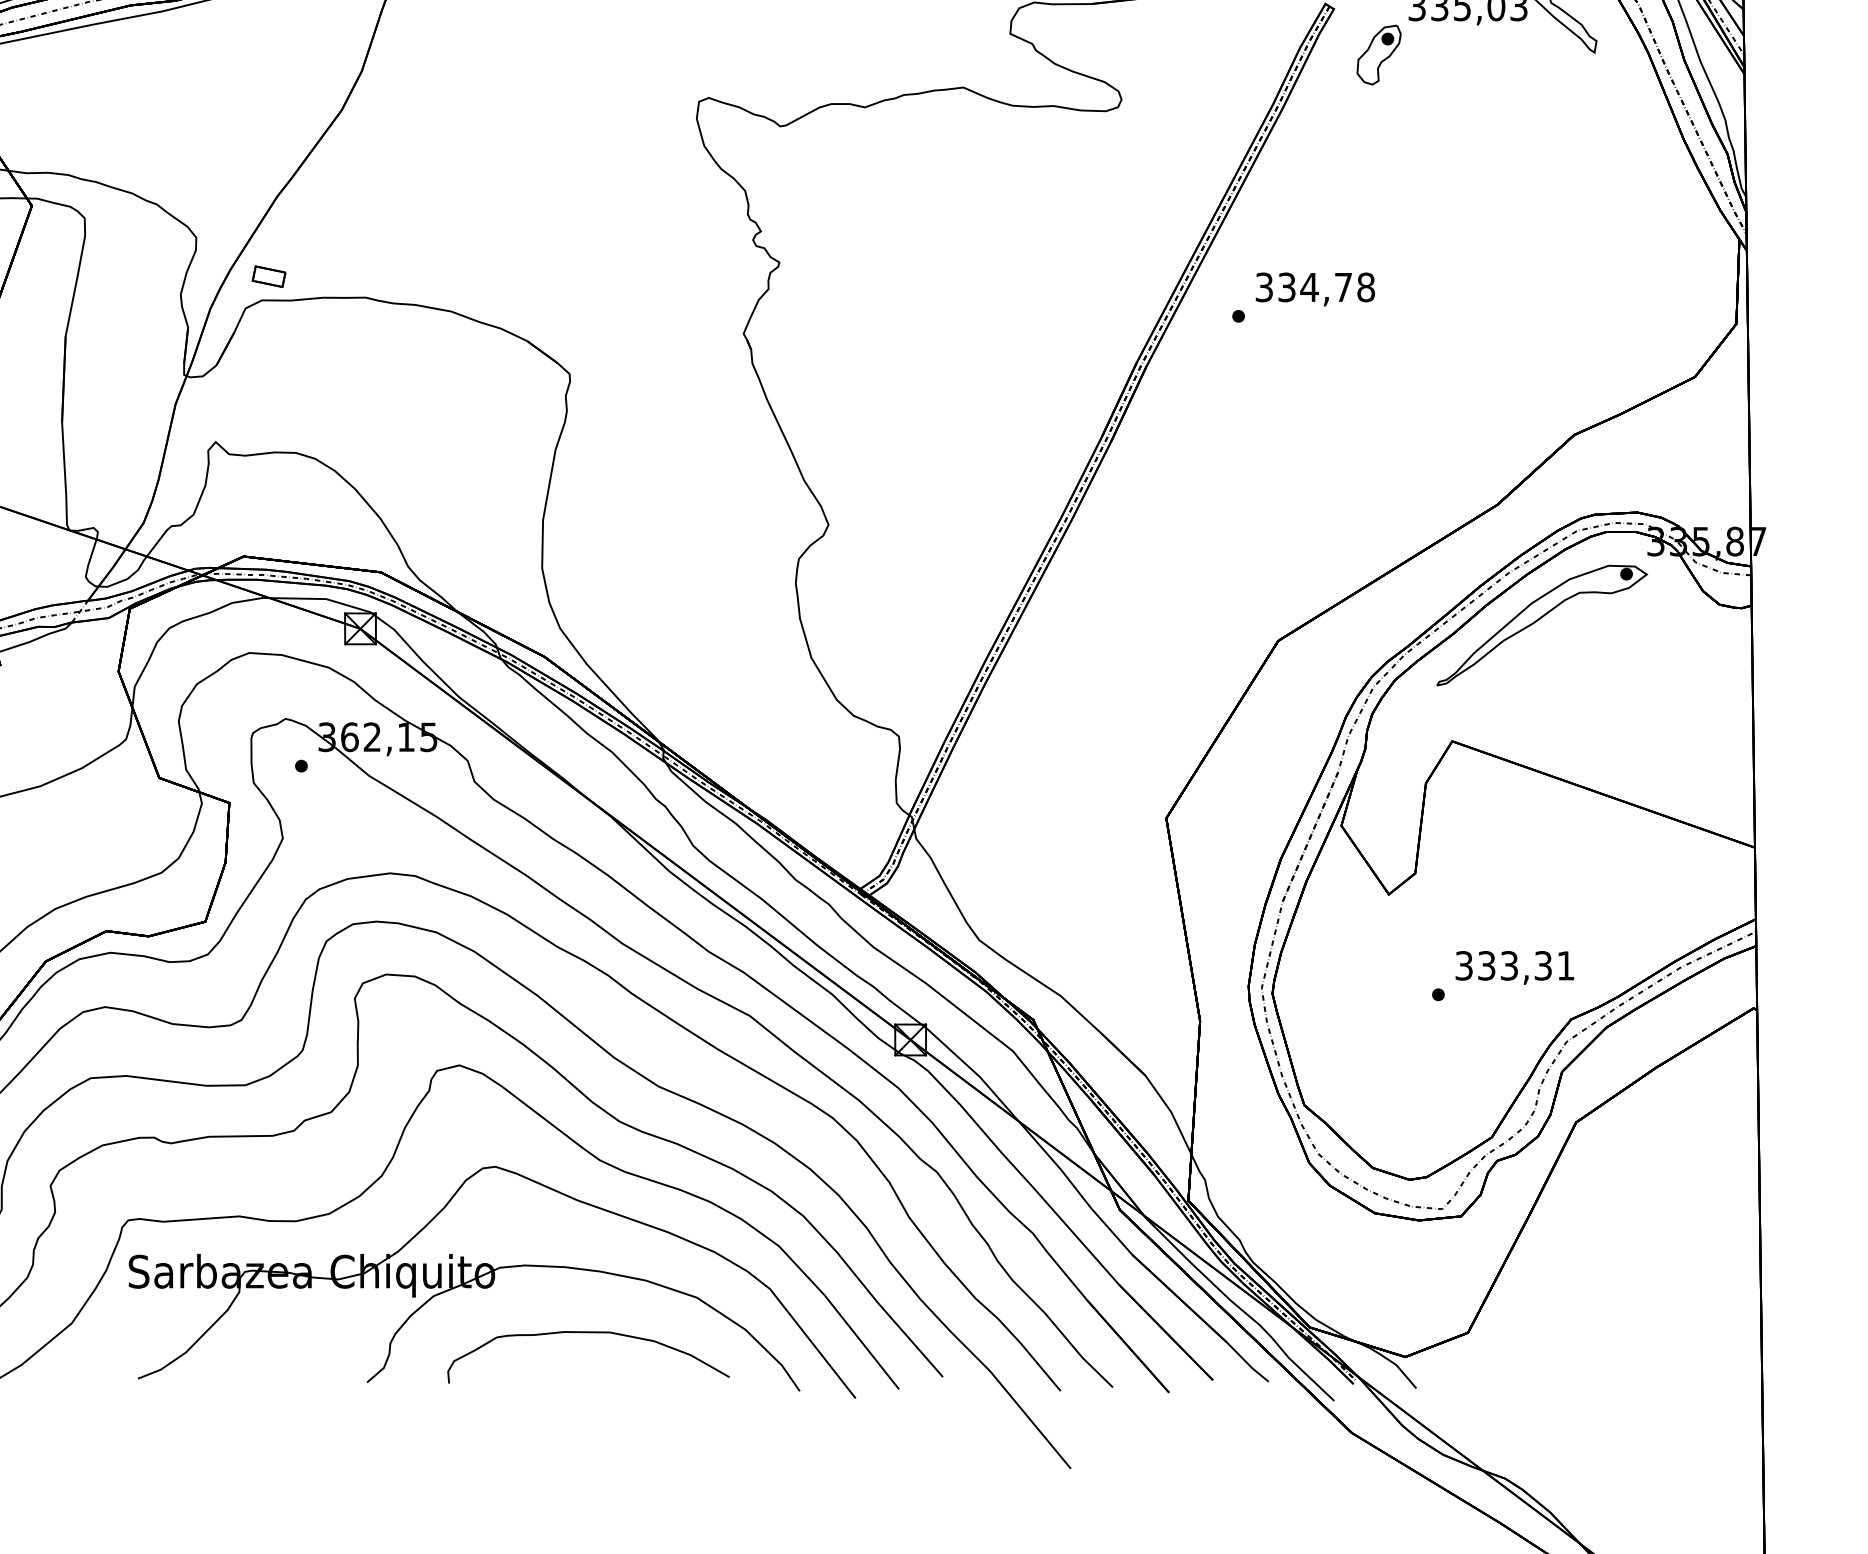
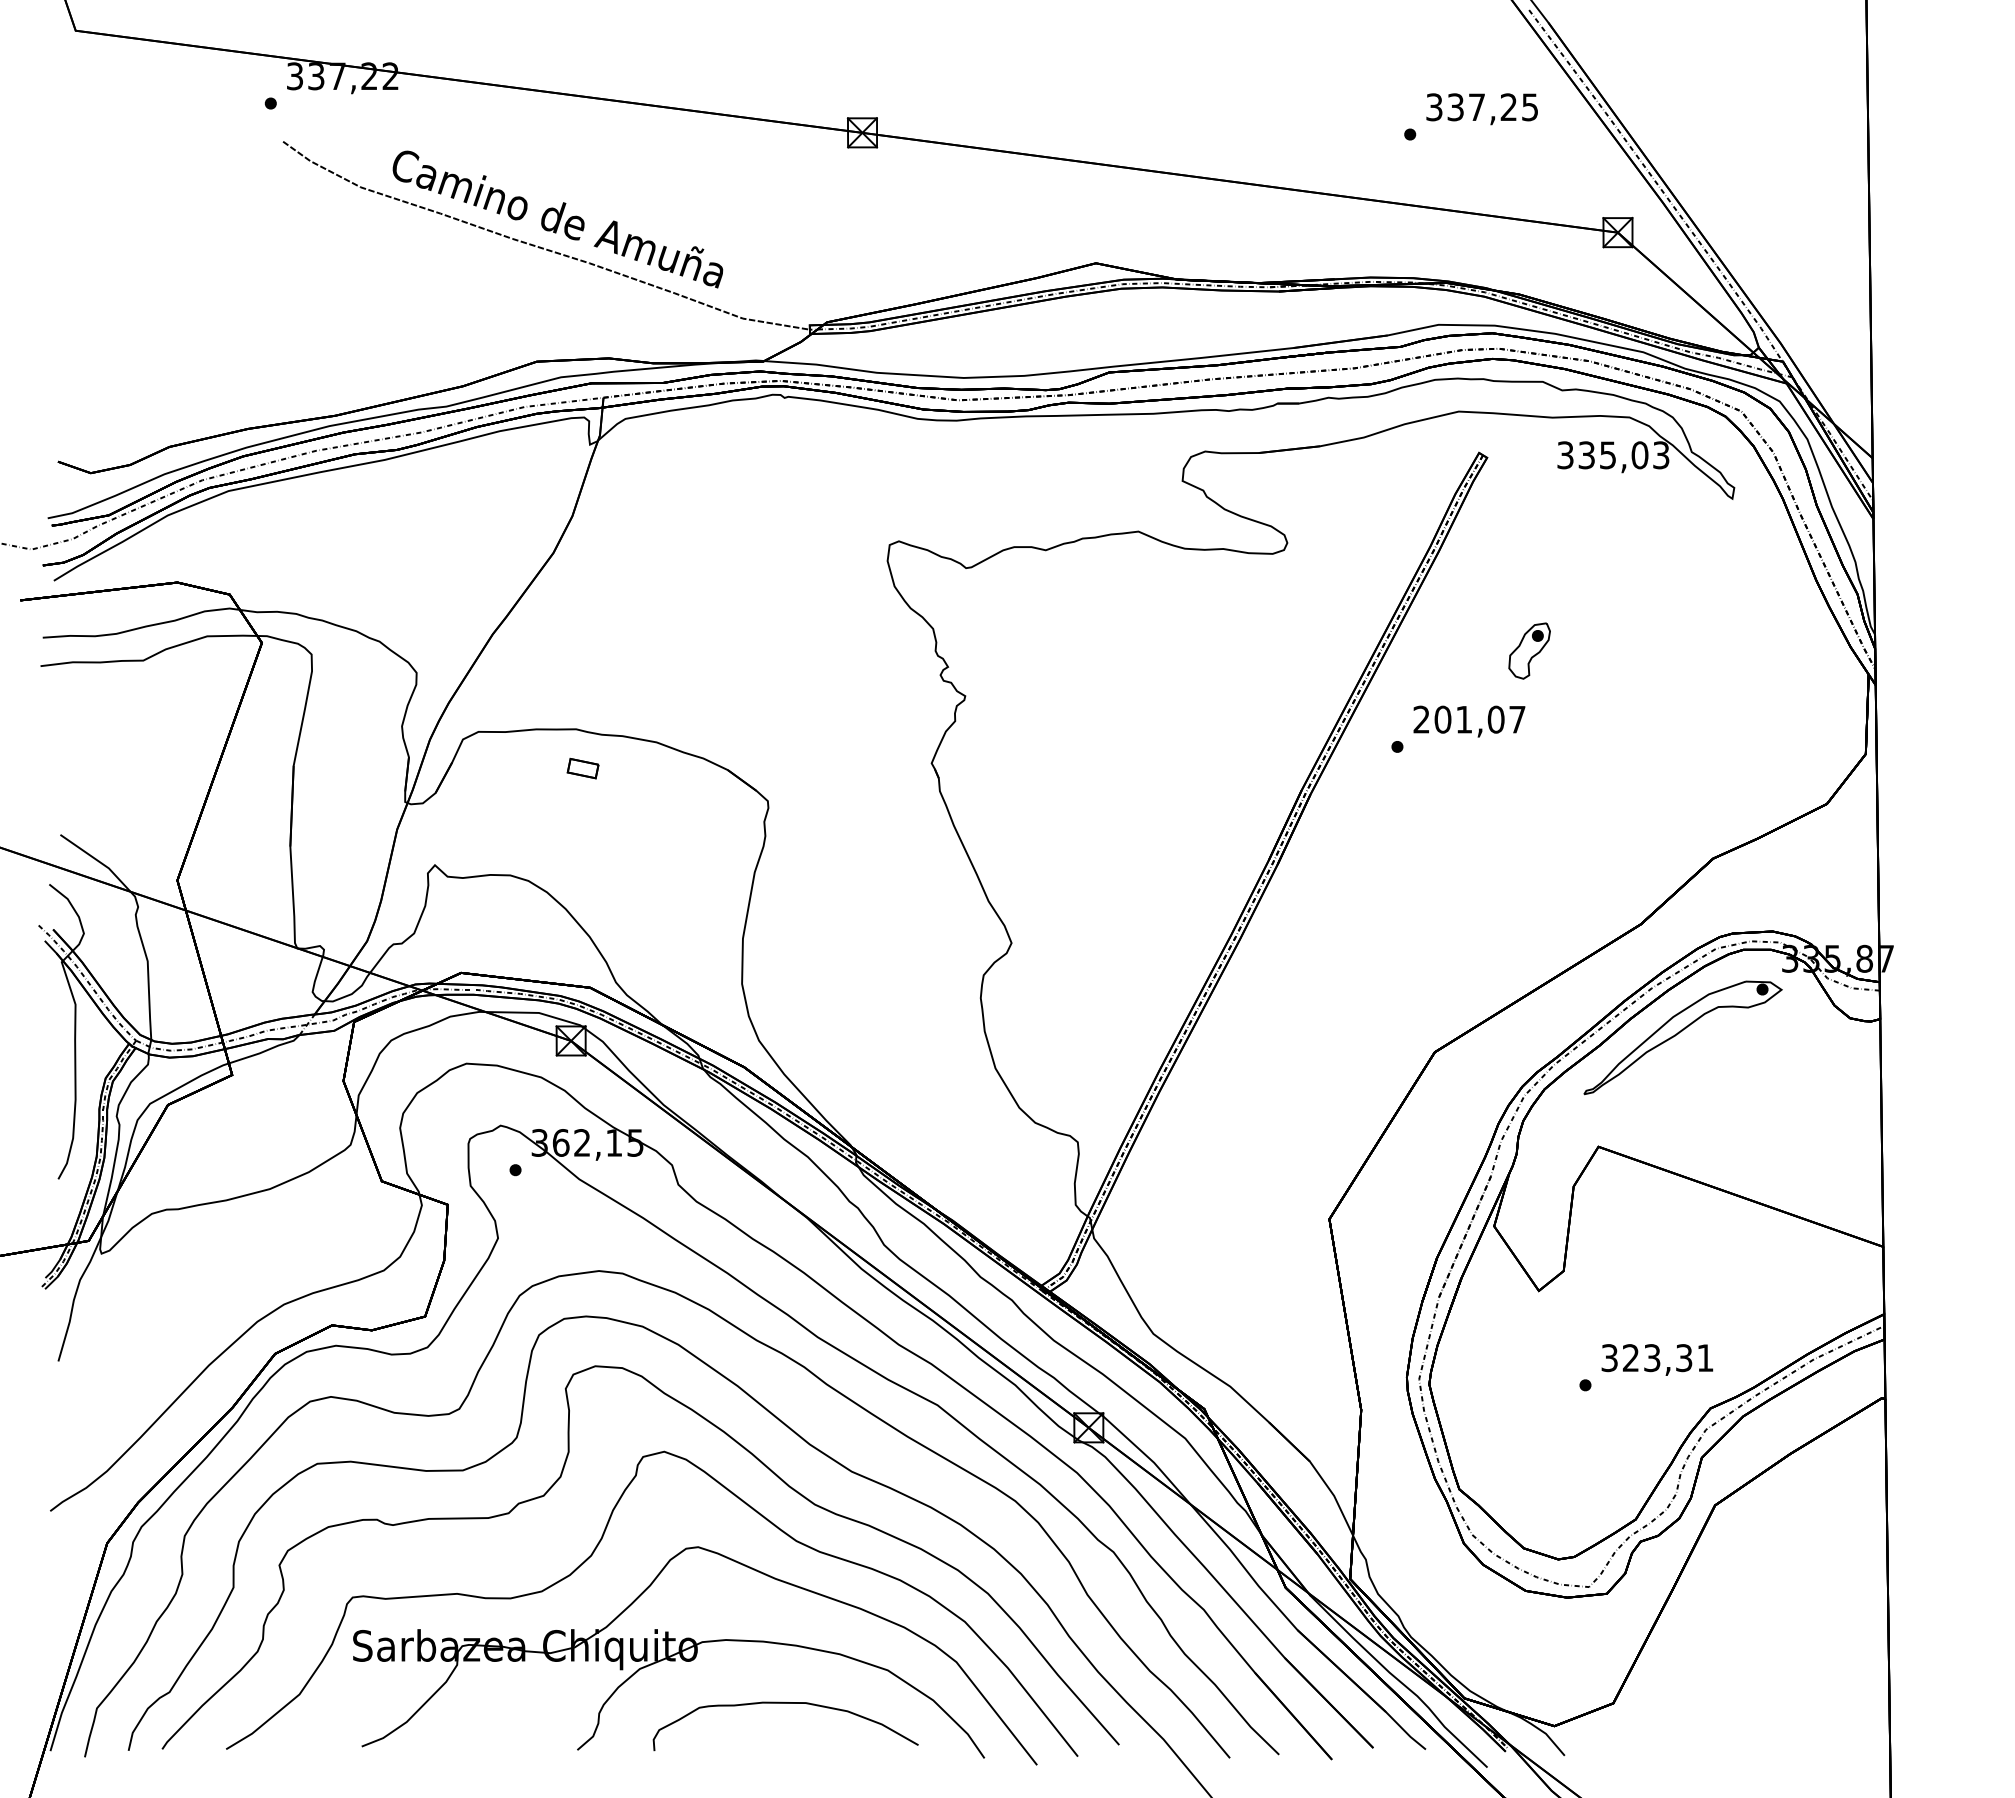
part: (1378, 54) -> (1529, 650), moved
part: (268, 276) -> (582, 768), moved
text: (1315, 287) -> (1469, 719), 334,78 -> 201,07
text: (1486, 966) -> (1630, 1358), 333,31 -> 323,31

